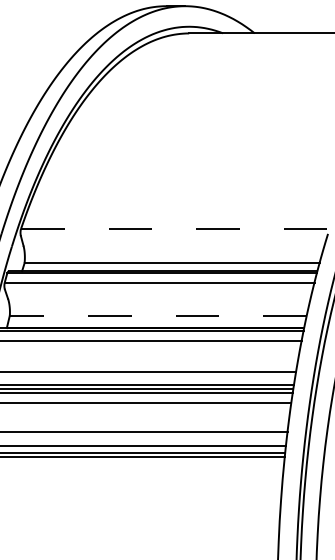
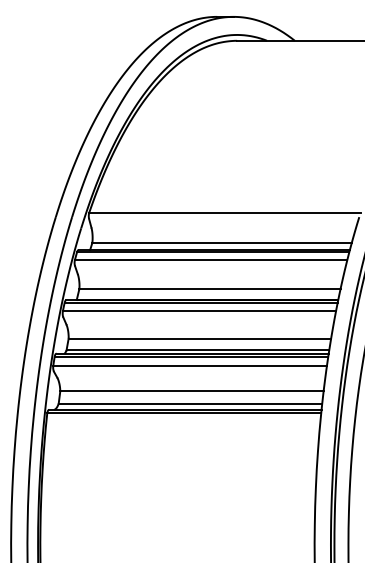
line: (174, 228) -> (224, 212), dashed -> solid
line: (158, 316) -> (210, 289), dashed -> solid

